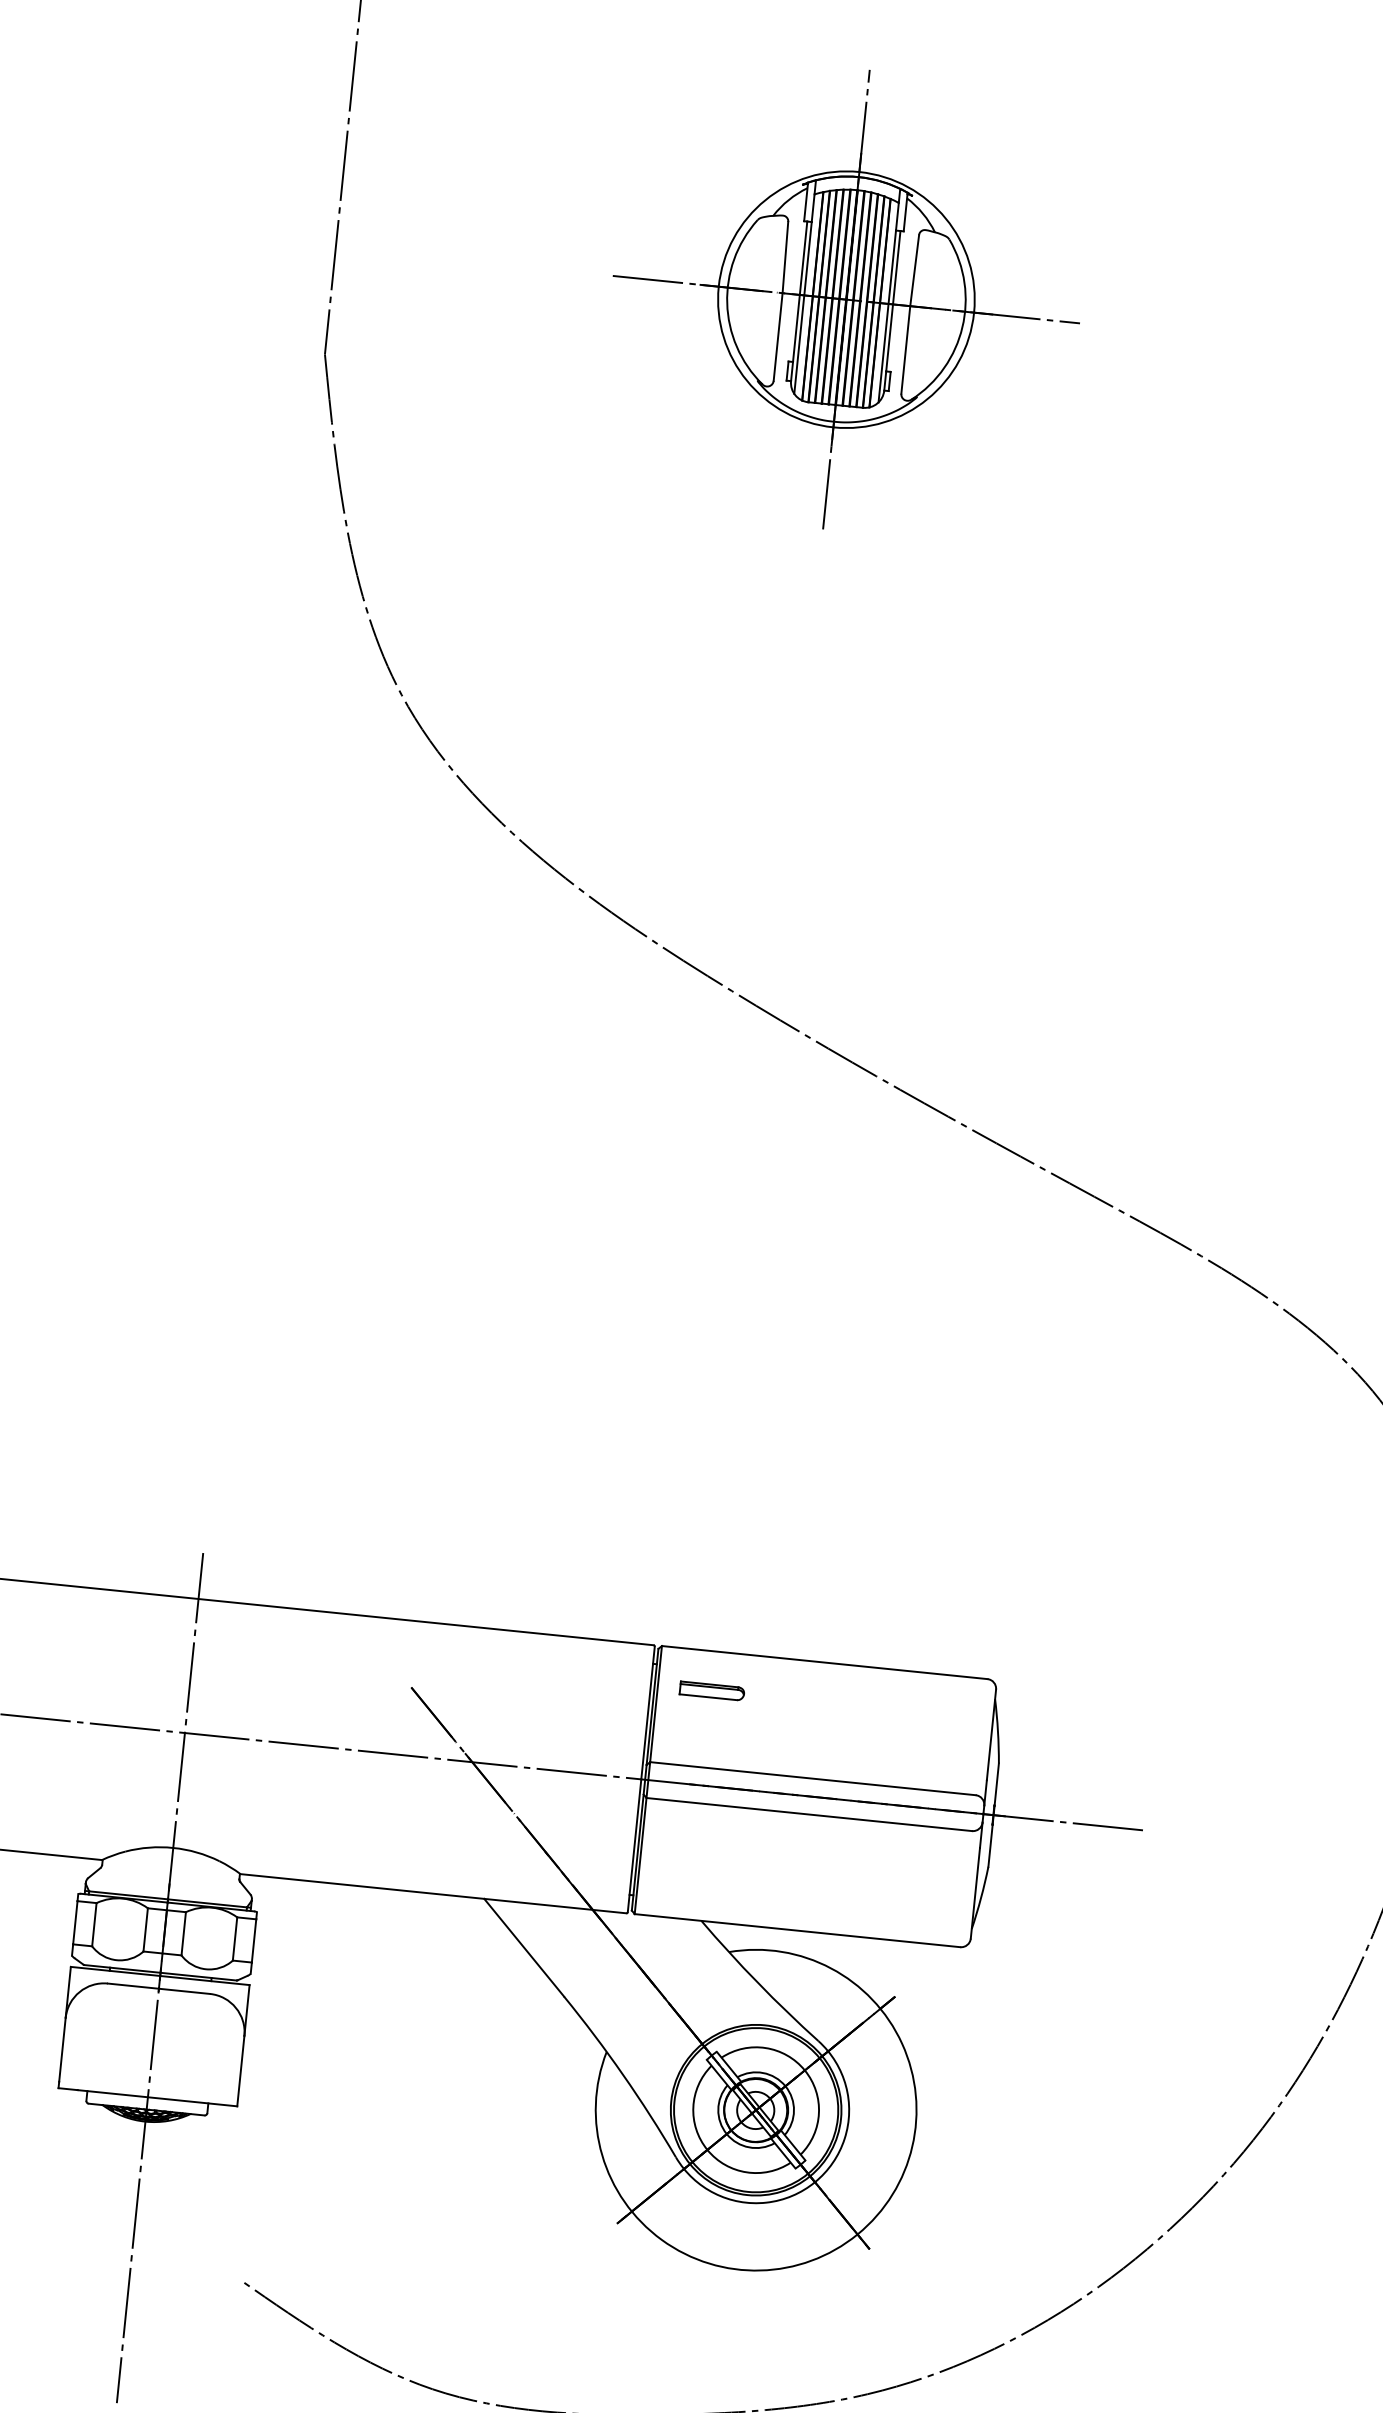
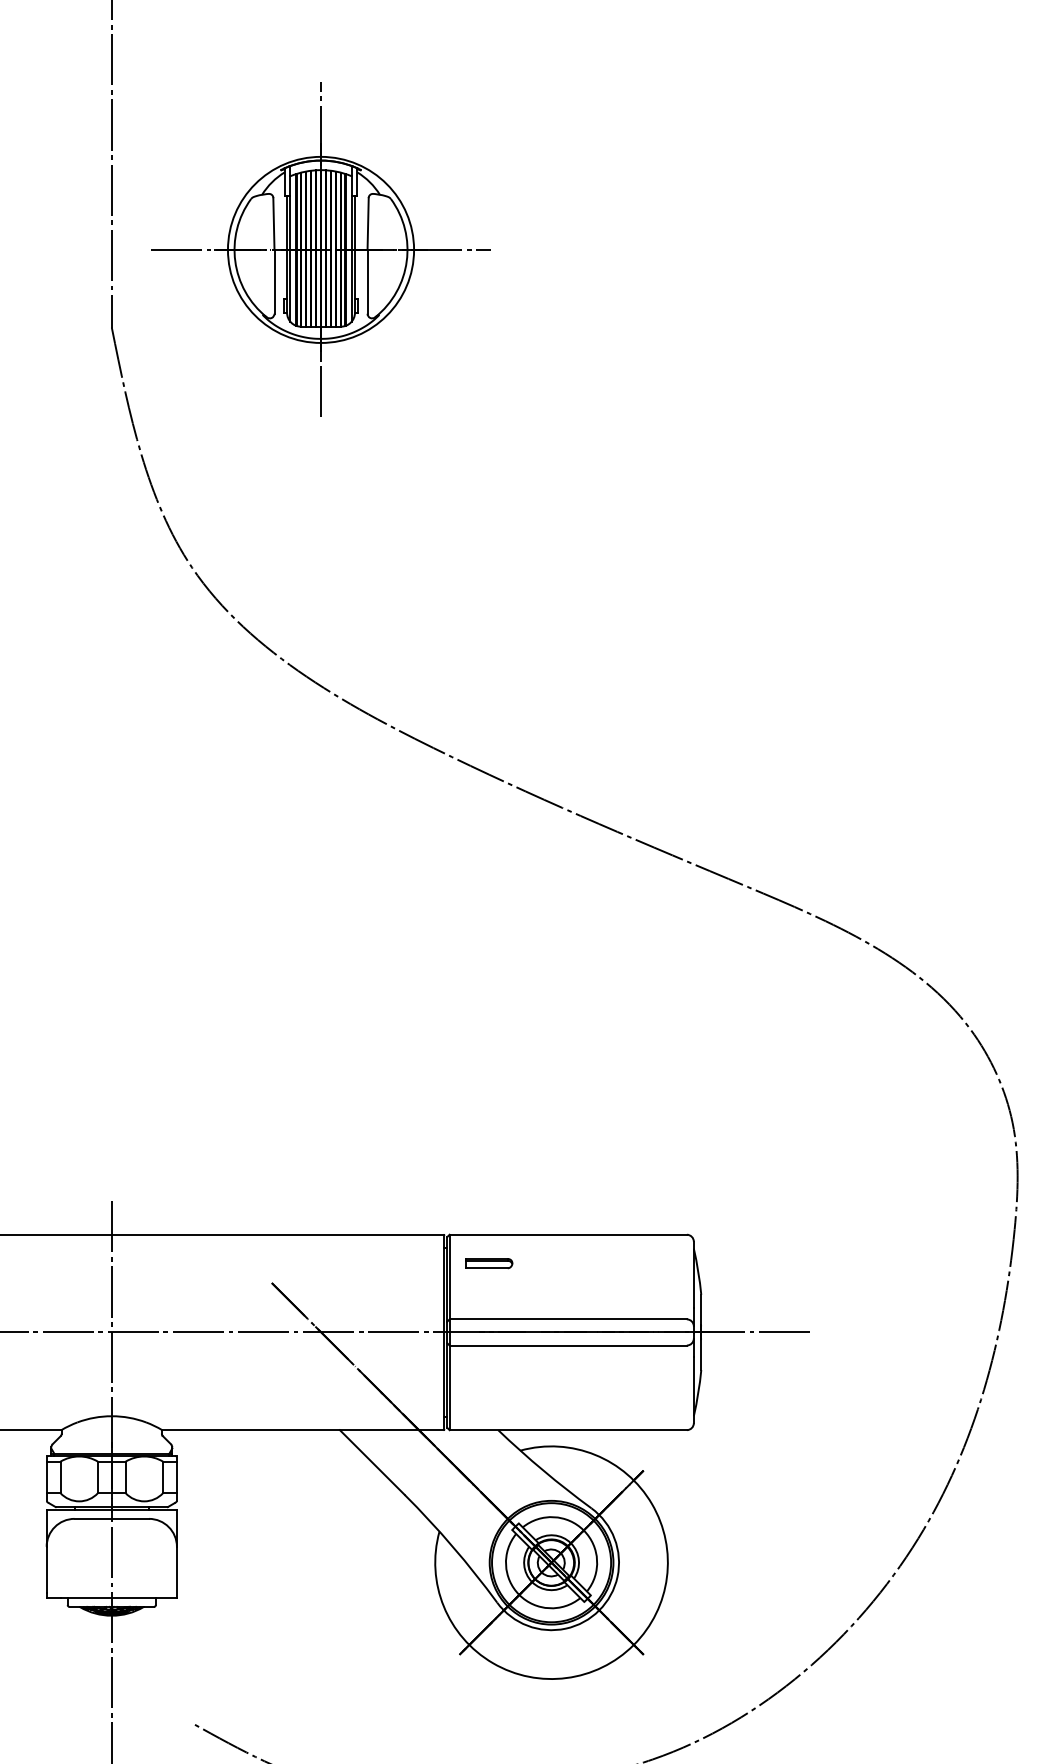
part: (845, 299) -> (320, 249), moved

